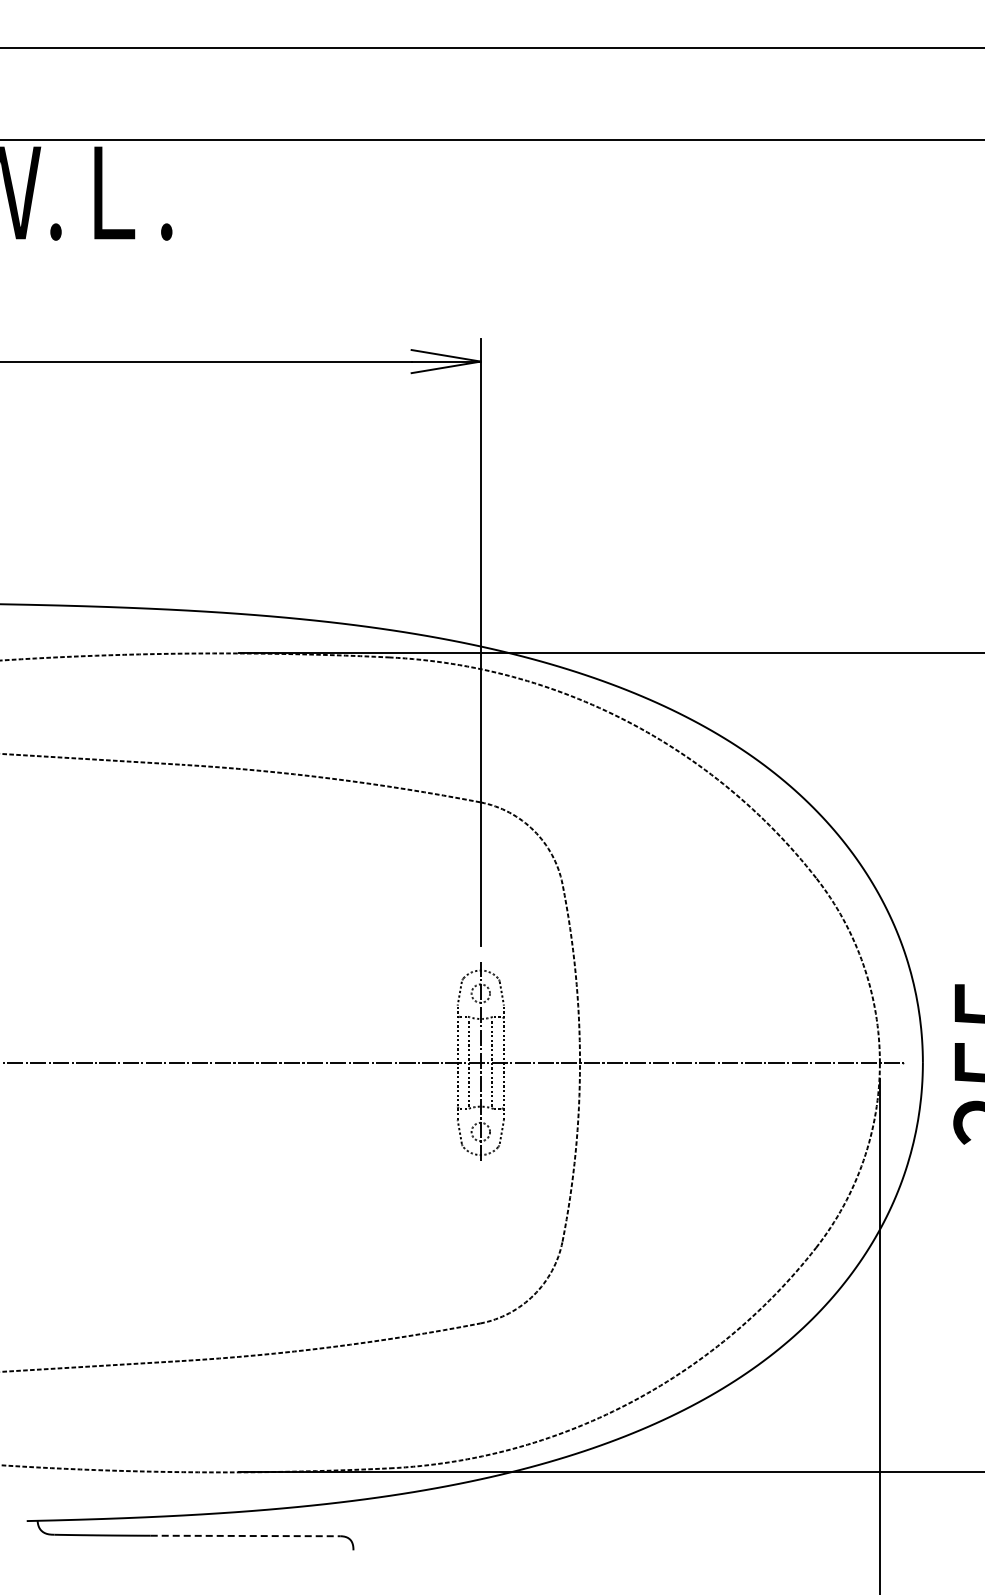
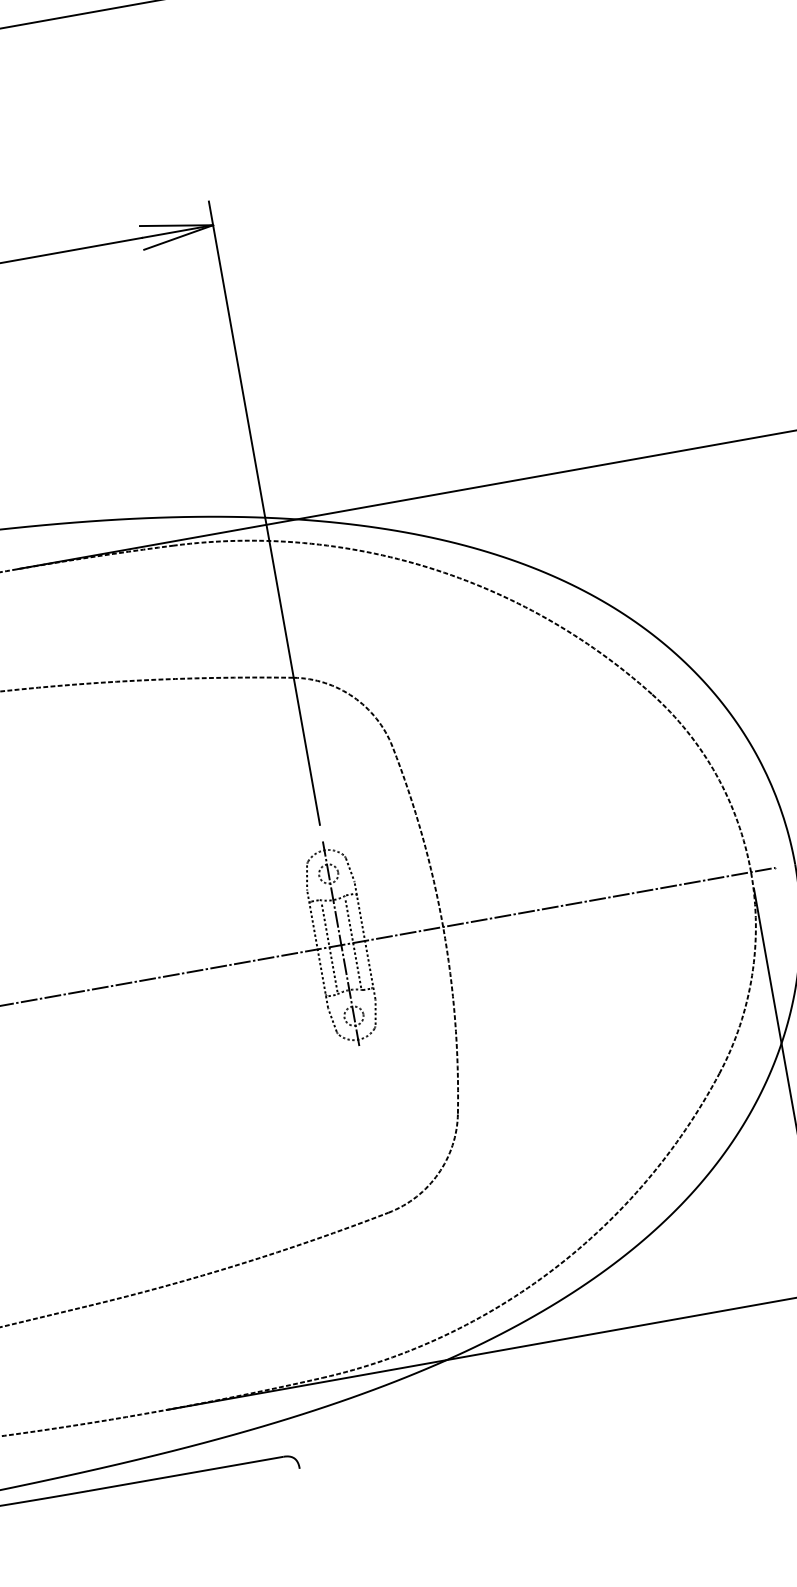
line: (245, 1535) -> (186, 1473), dashed -> solid

